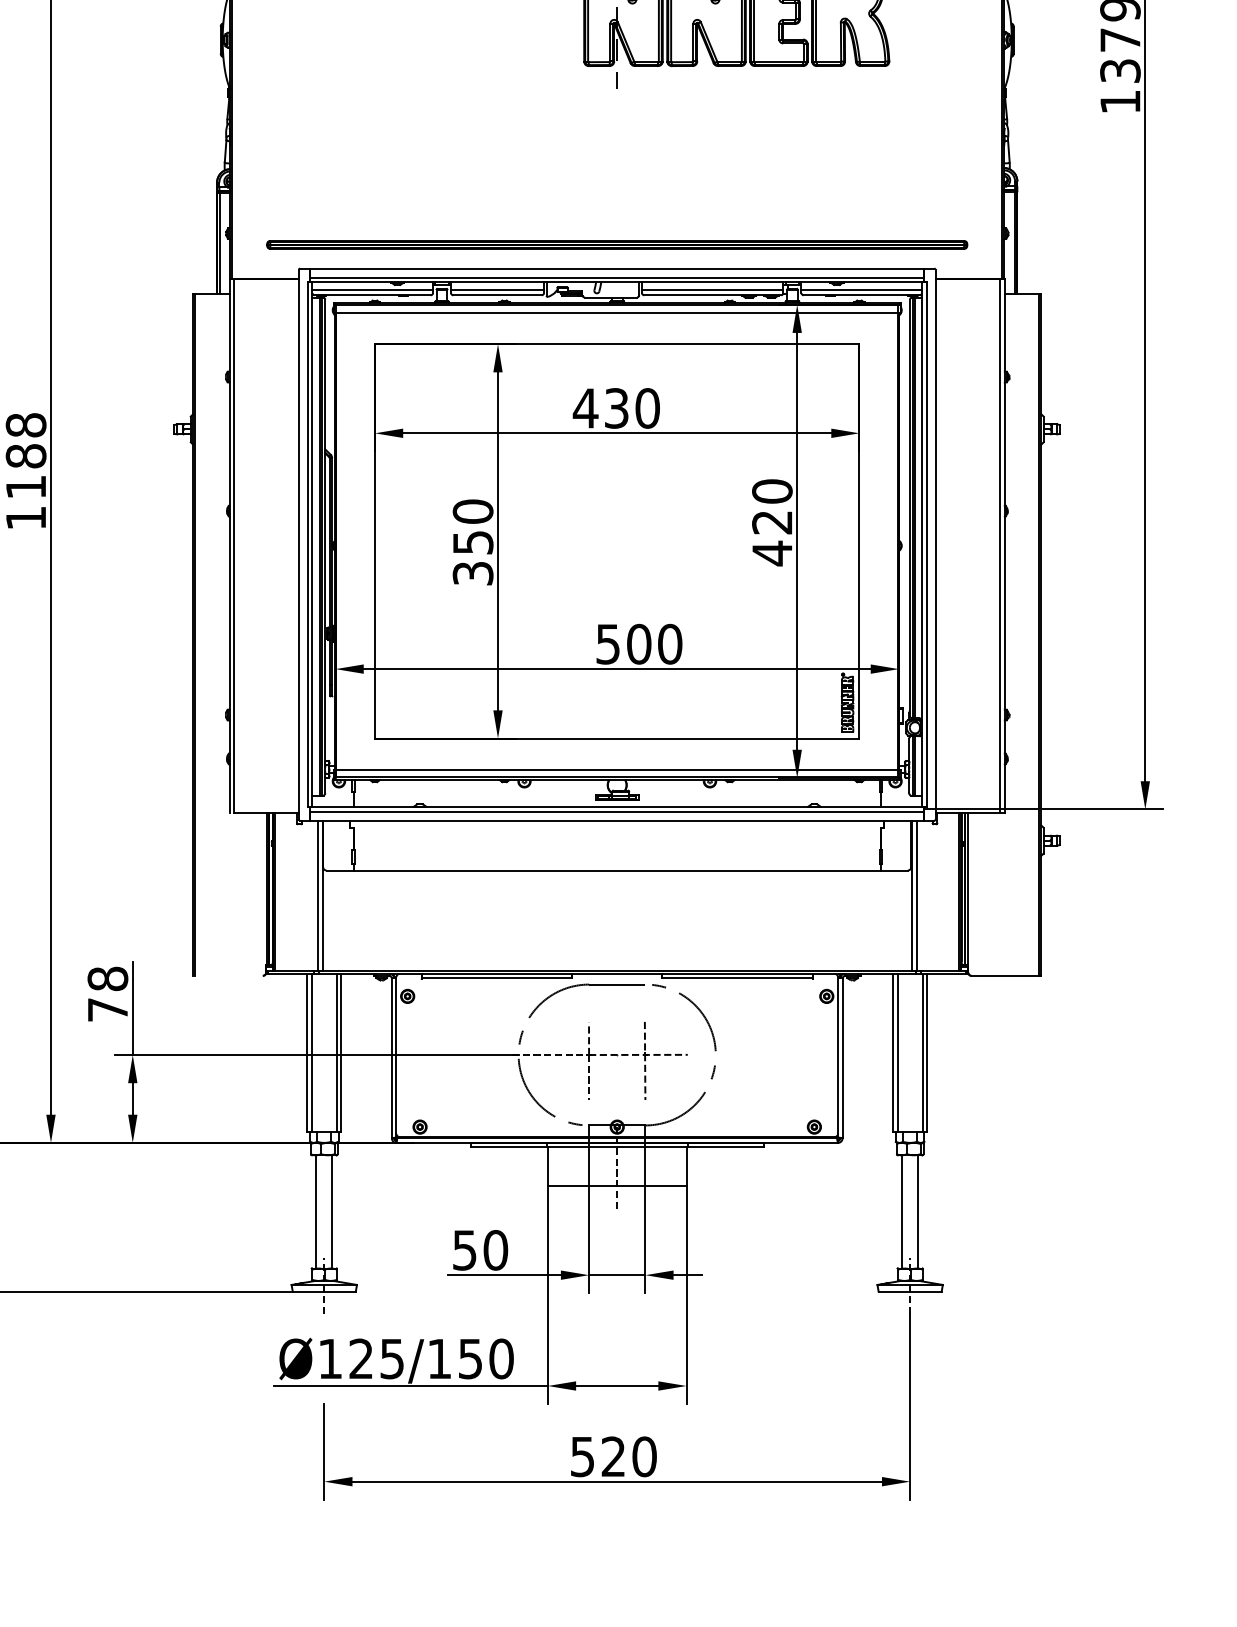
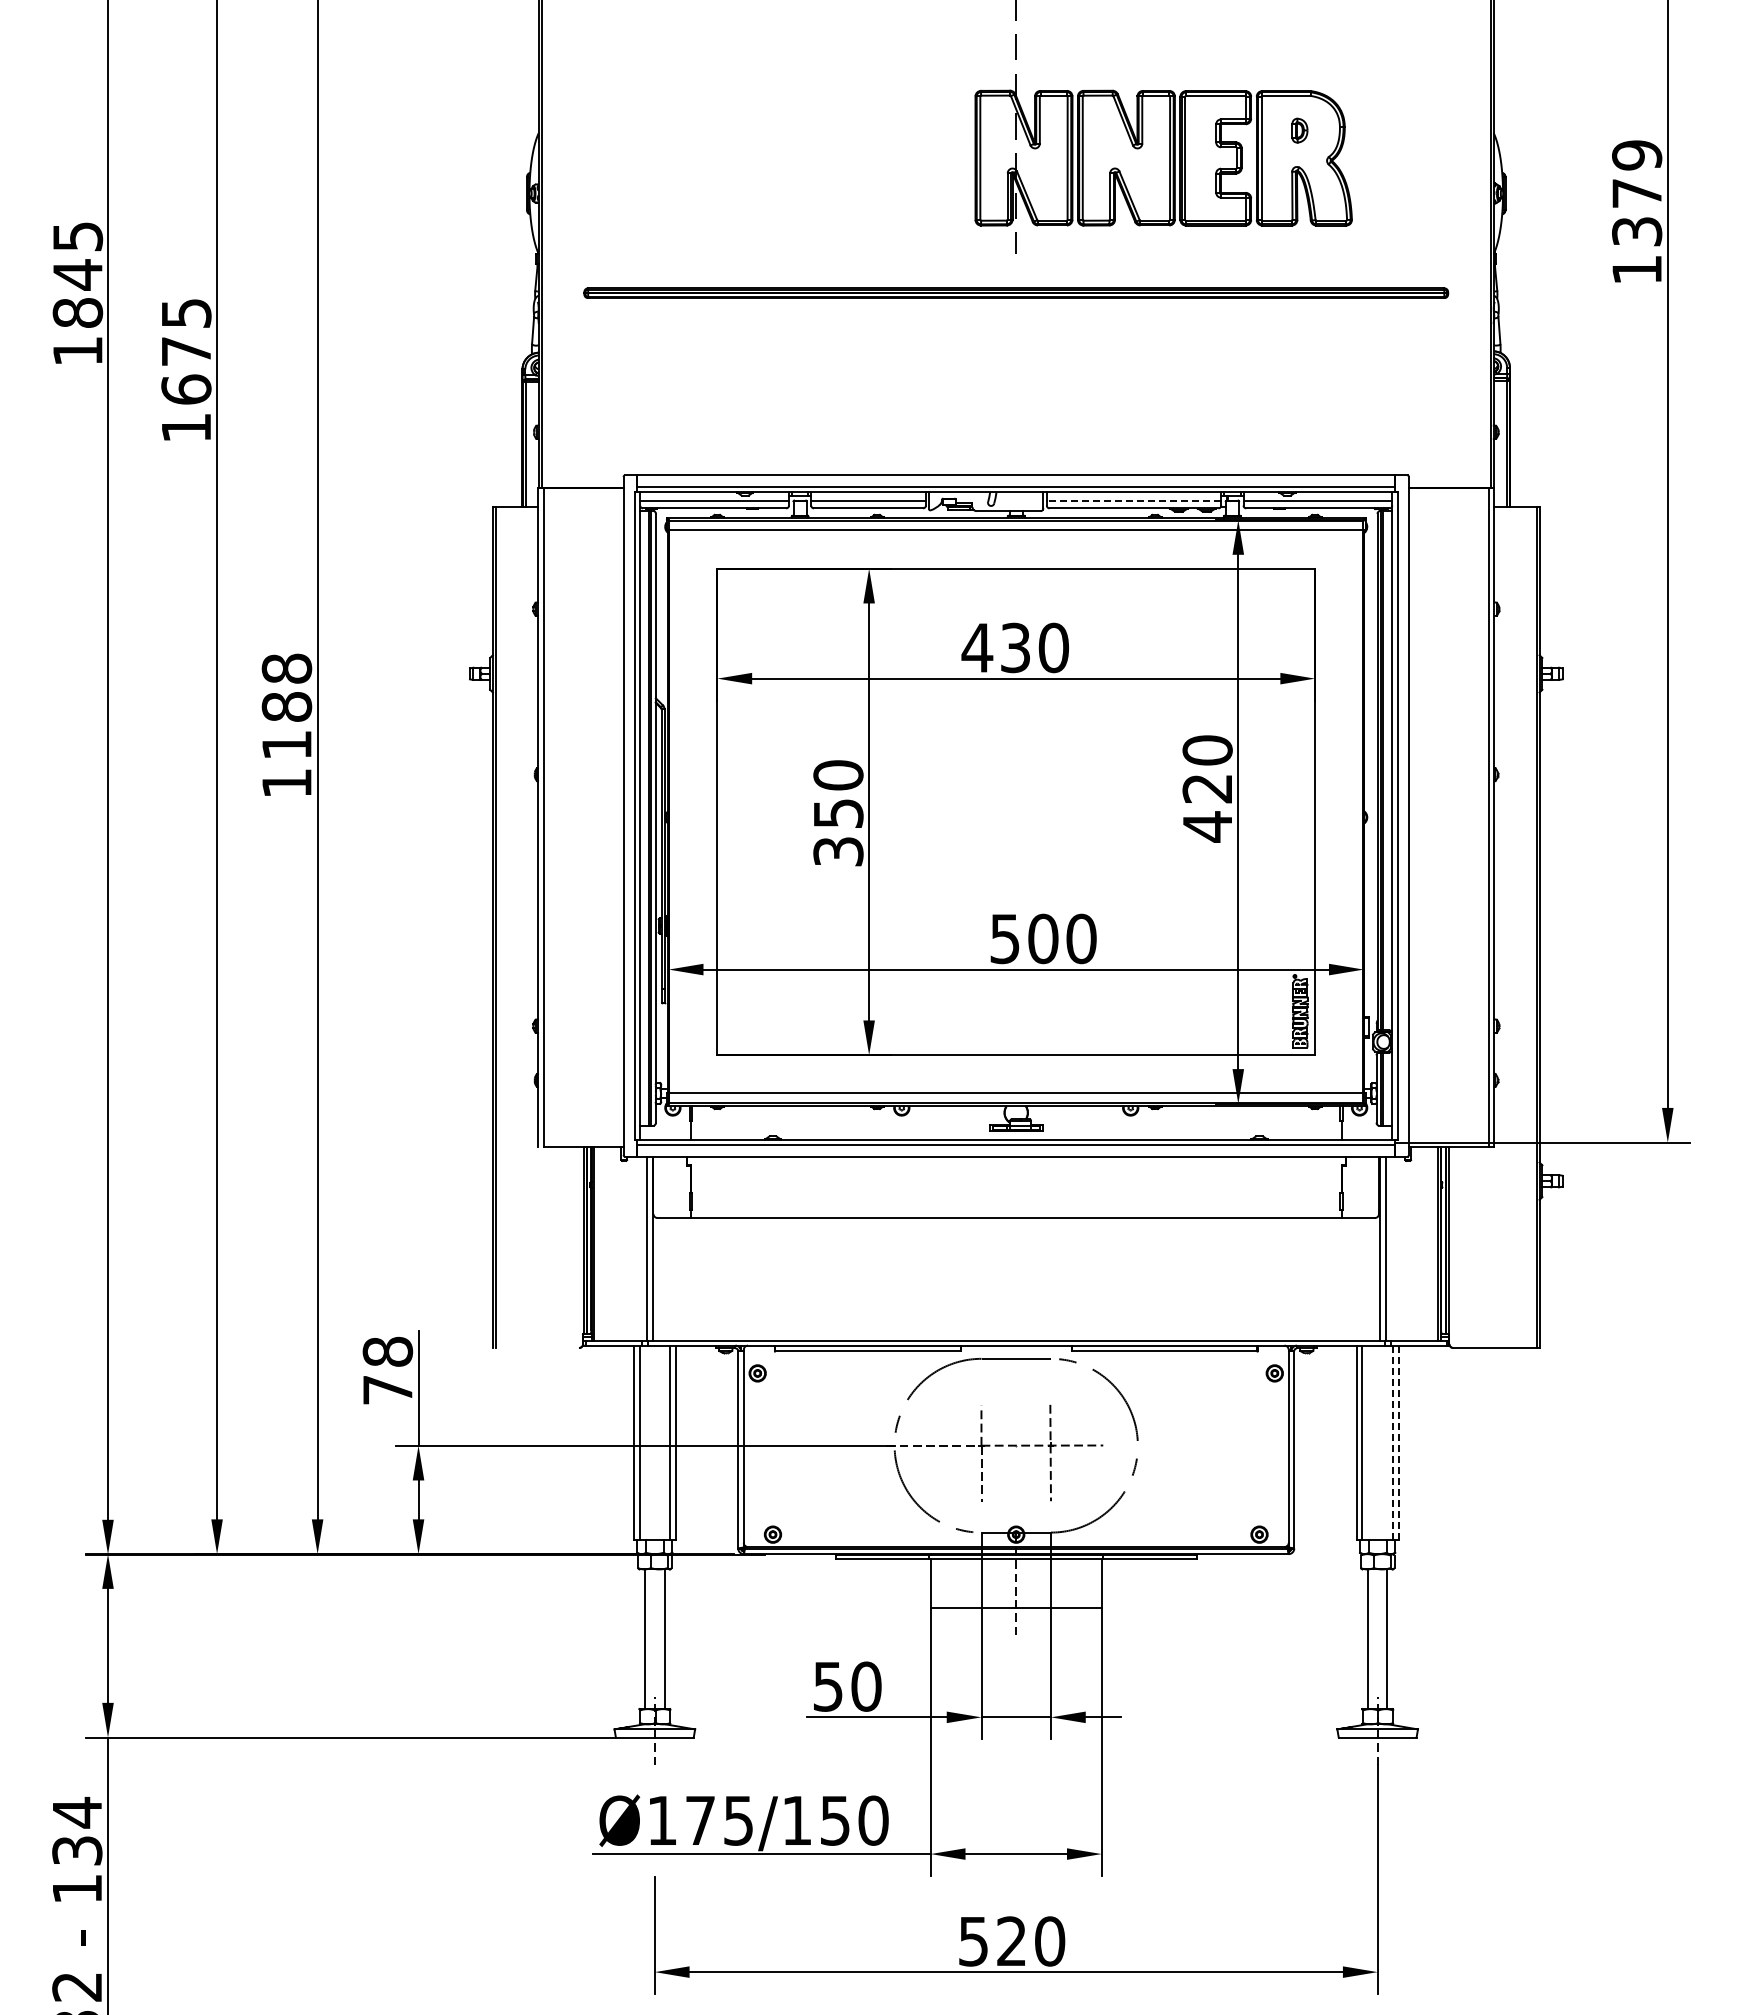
part: (617, 244) -> (1016, 292), moved
line: (712, 289) -> (1133, 501), solid -> dashed
line: (922, 1053) -> (1392, 1443), solid -> dashed
line: (927, 1053) -> (1398, 1443), solid -> dashed
text: (361, 1357) -> (700, 1819), Ø125/150 -> Ø175/150

